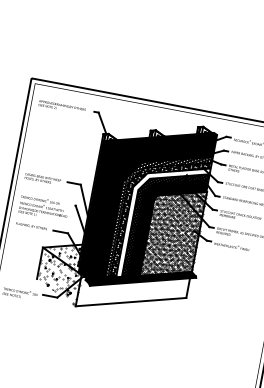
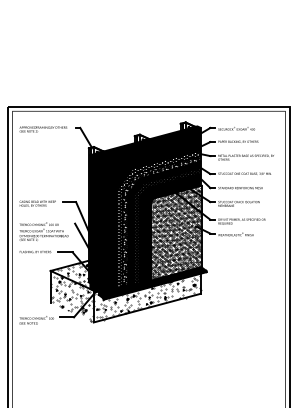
fill: (163, 223) -> (164, 224), added
hatch: (133, 291) -> (147, 297), added

